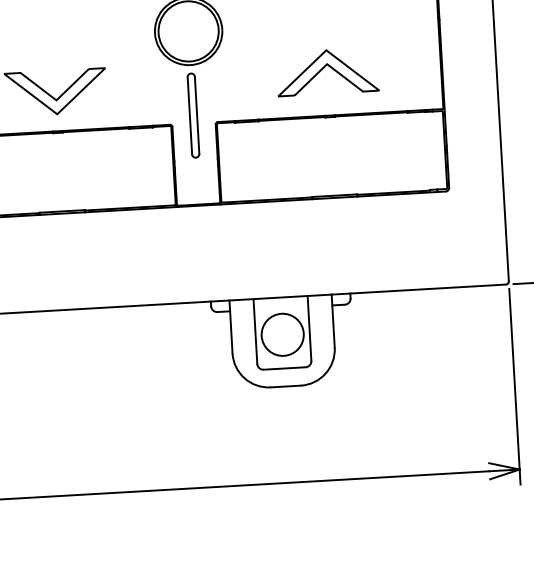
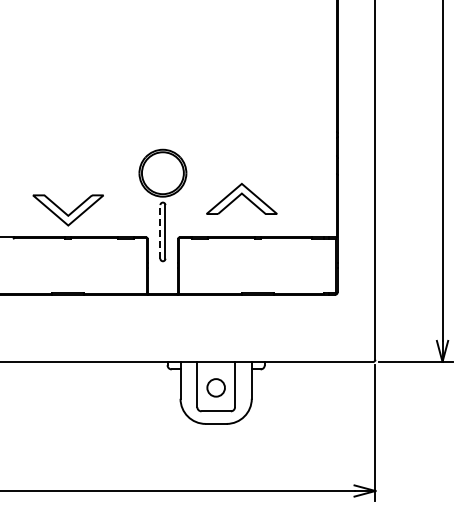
part: (327, 71) -> (241, 198), moved
line: (189, 115) -> (160, 231), solid -> dashed
circle: (281, 334) -> (215, 387), size x0.6

